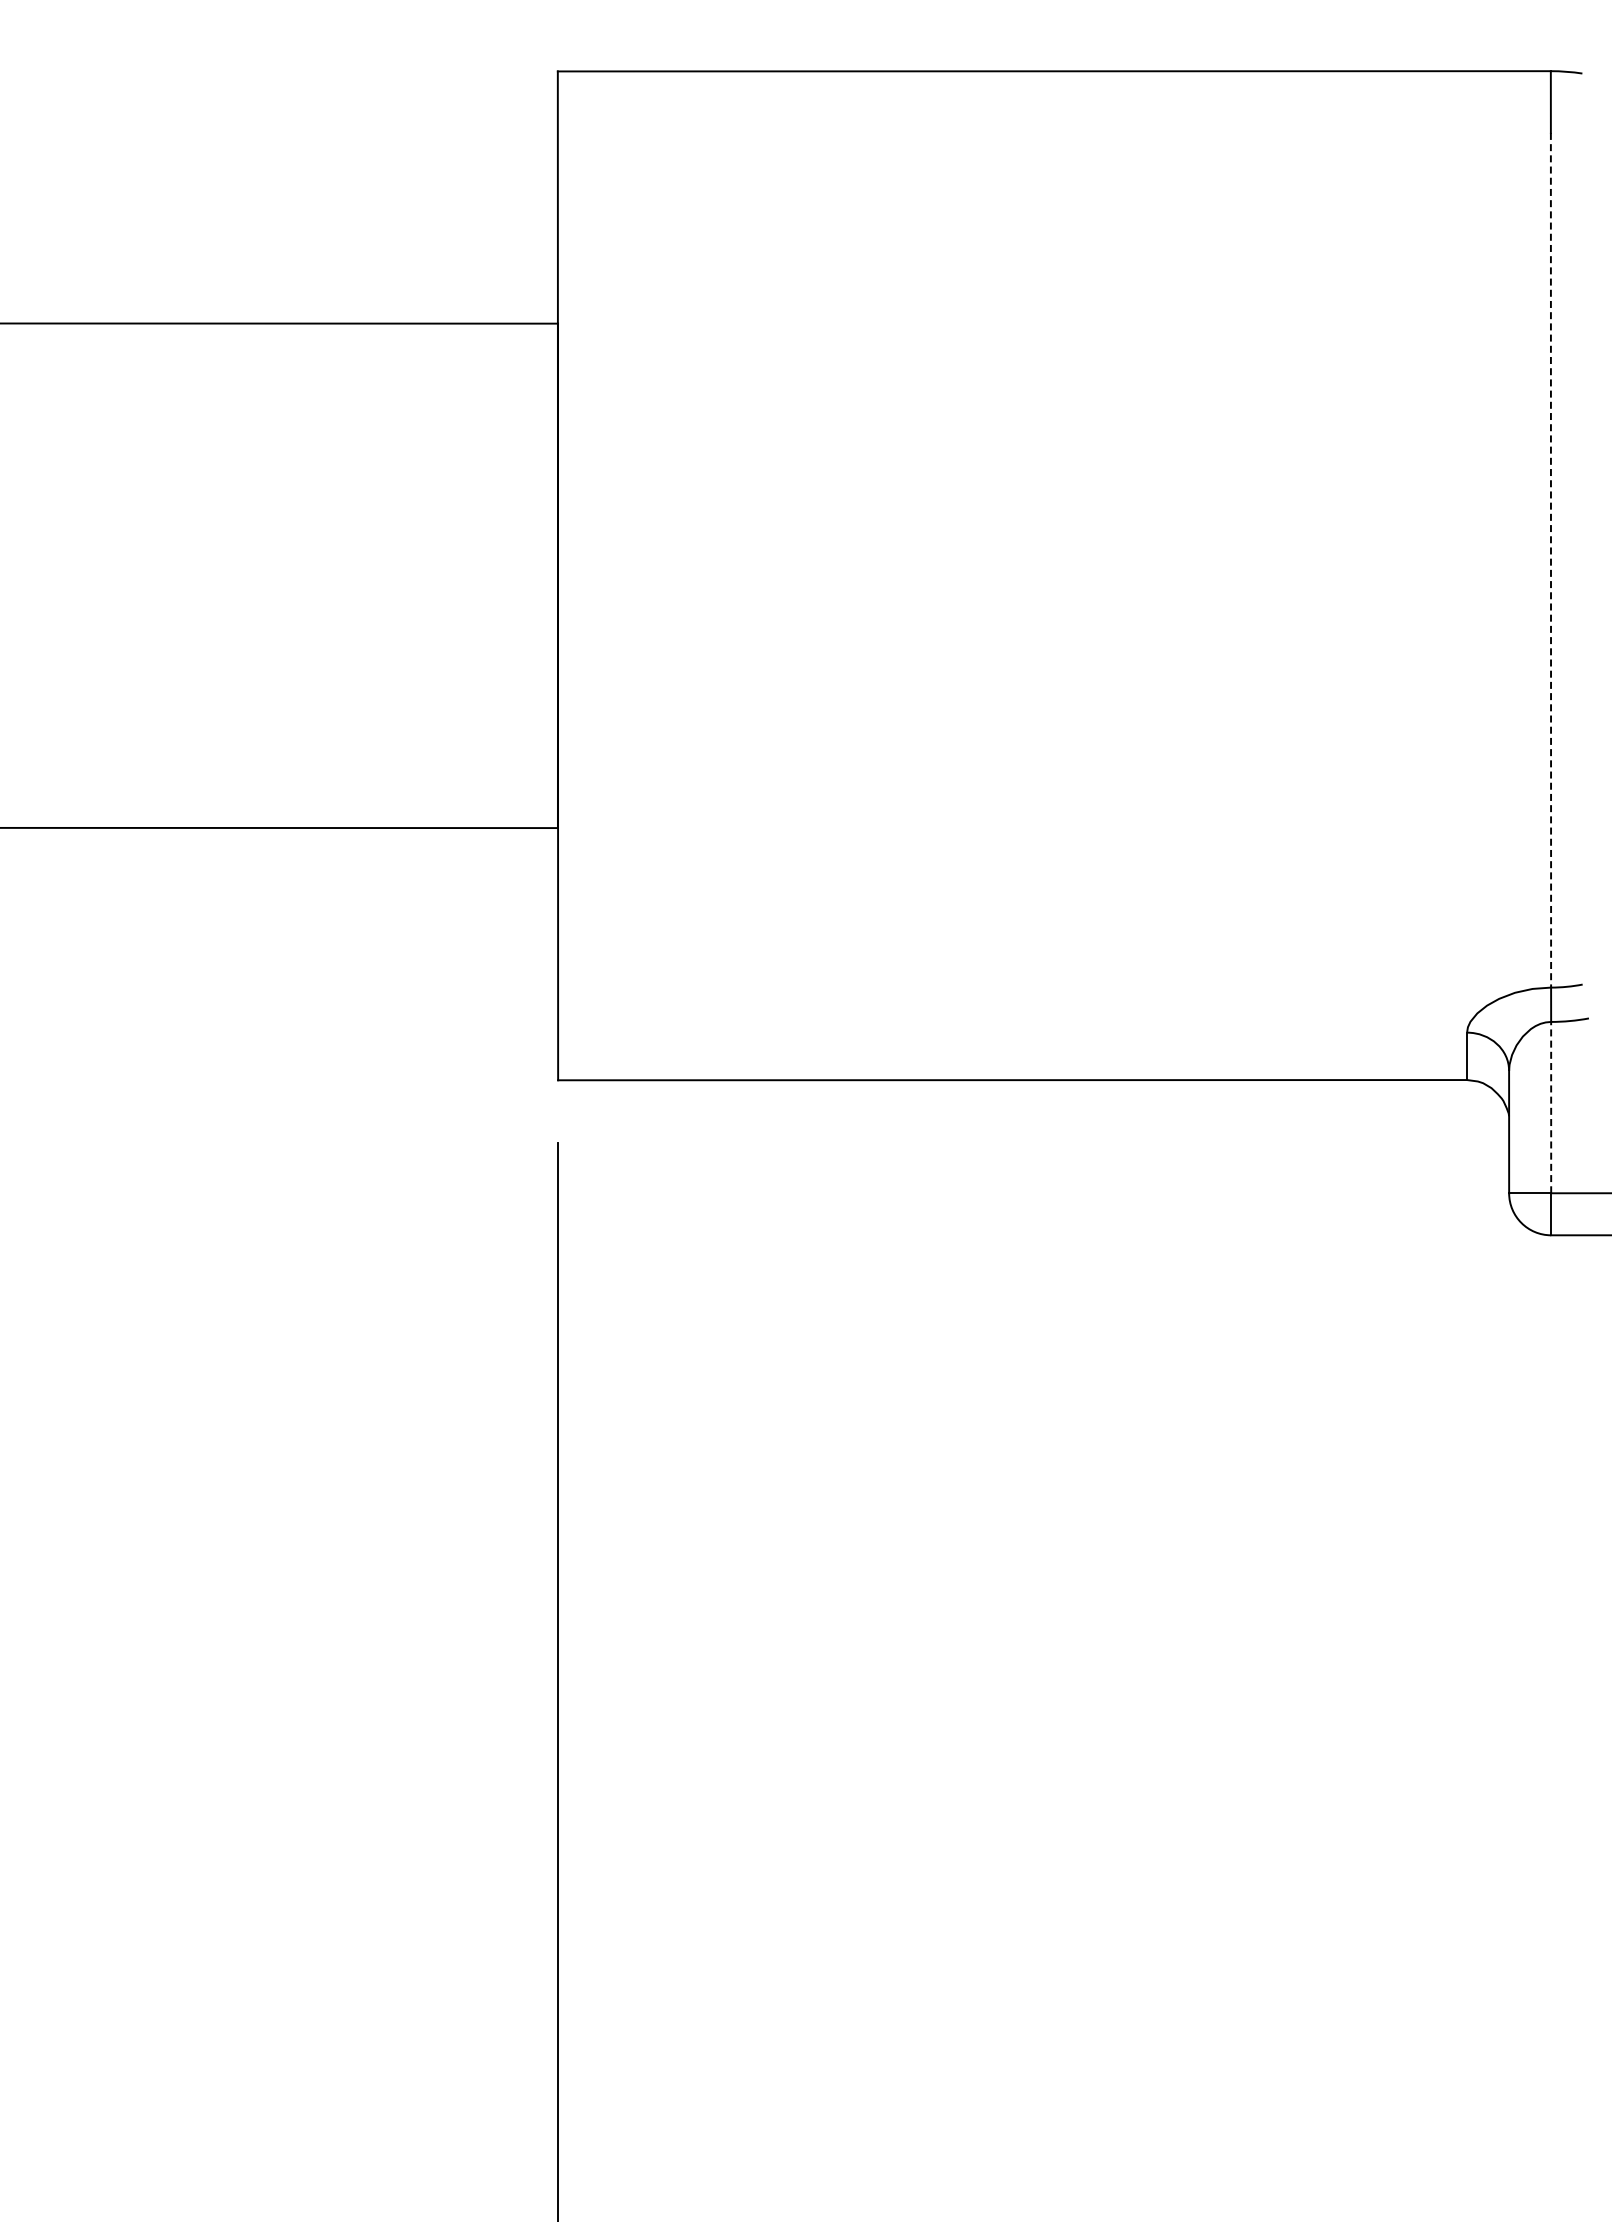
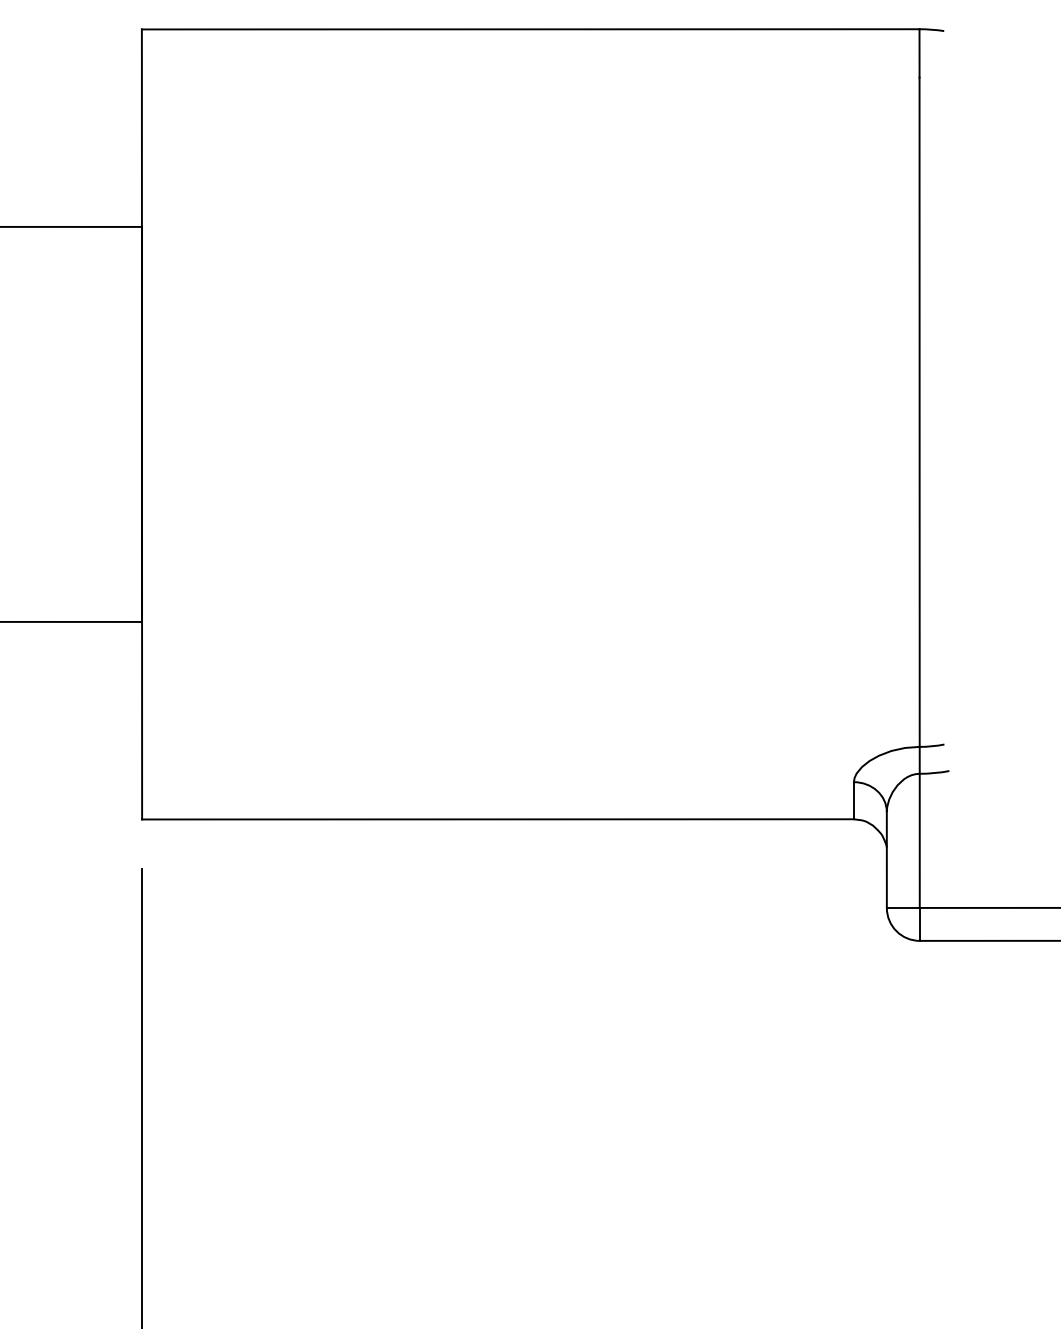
line: (1550, 560) -> (919, 412), dashed -> solid
line: (1551, 1107) -> (920, 840), dashed -> solid

